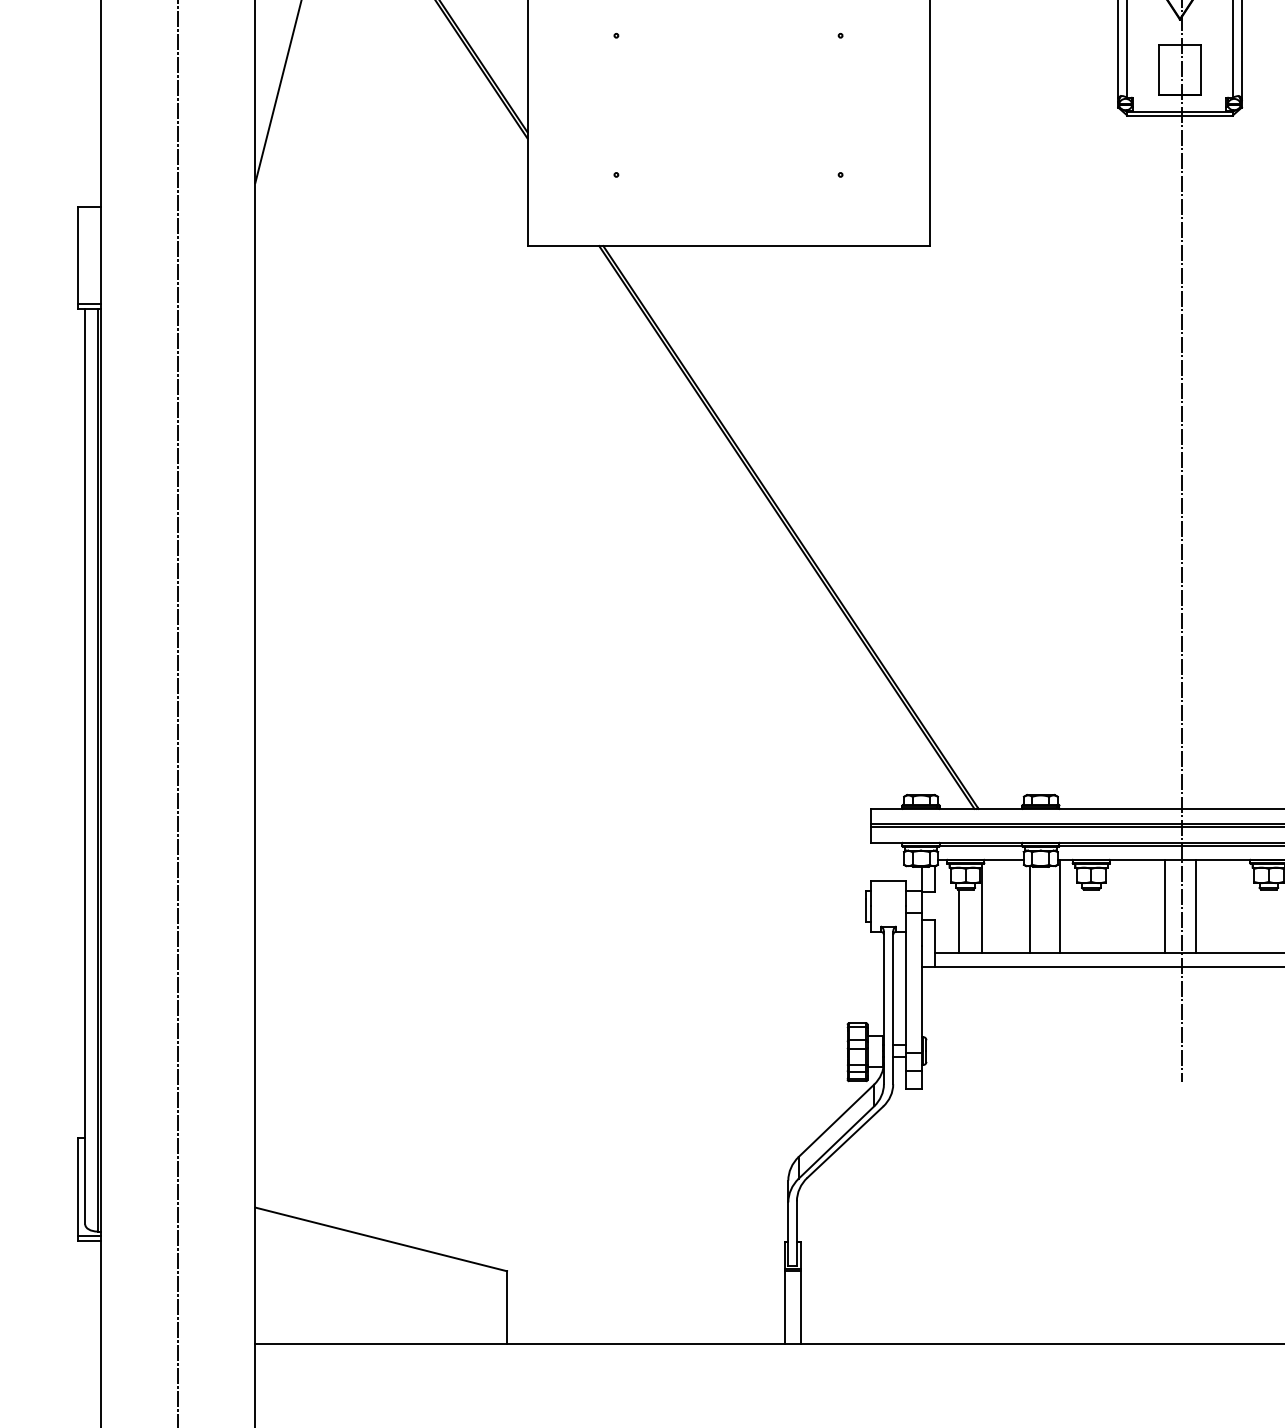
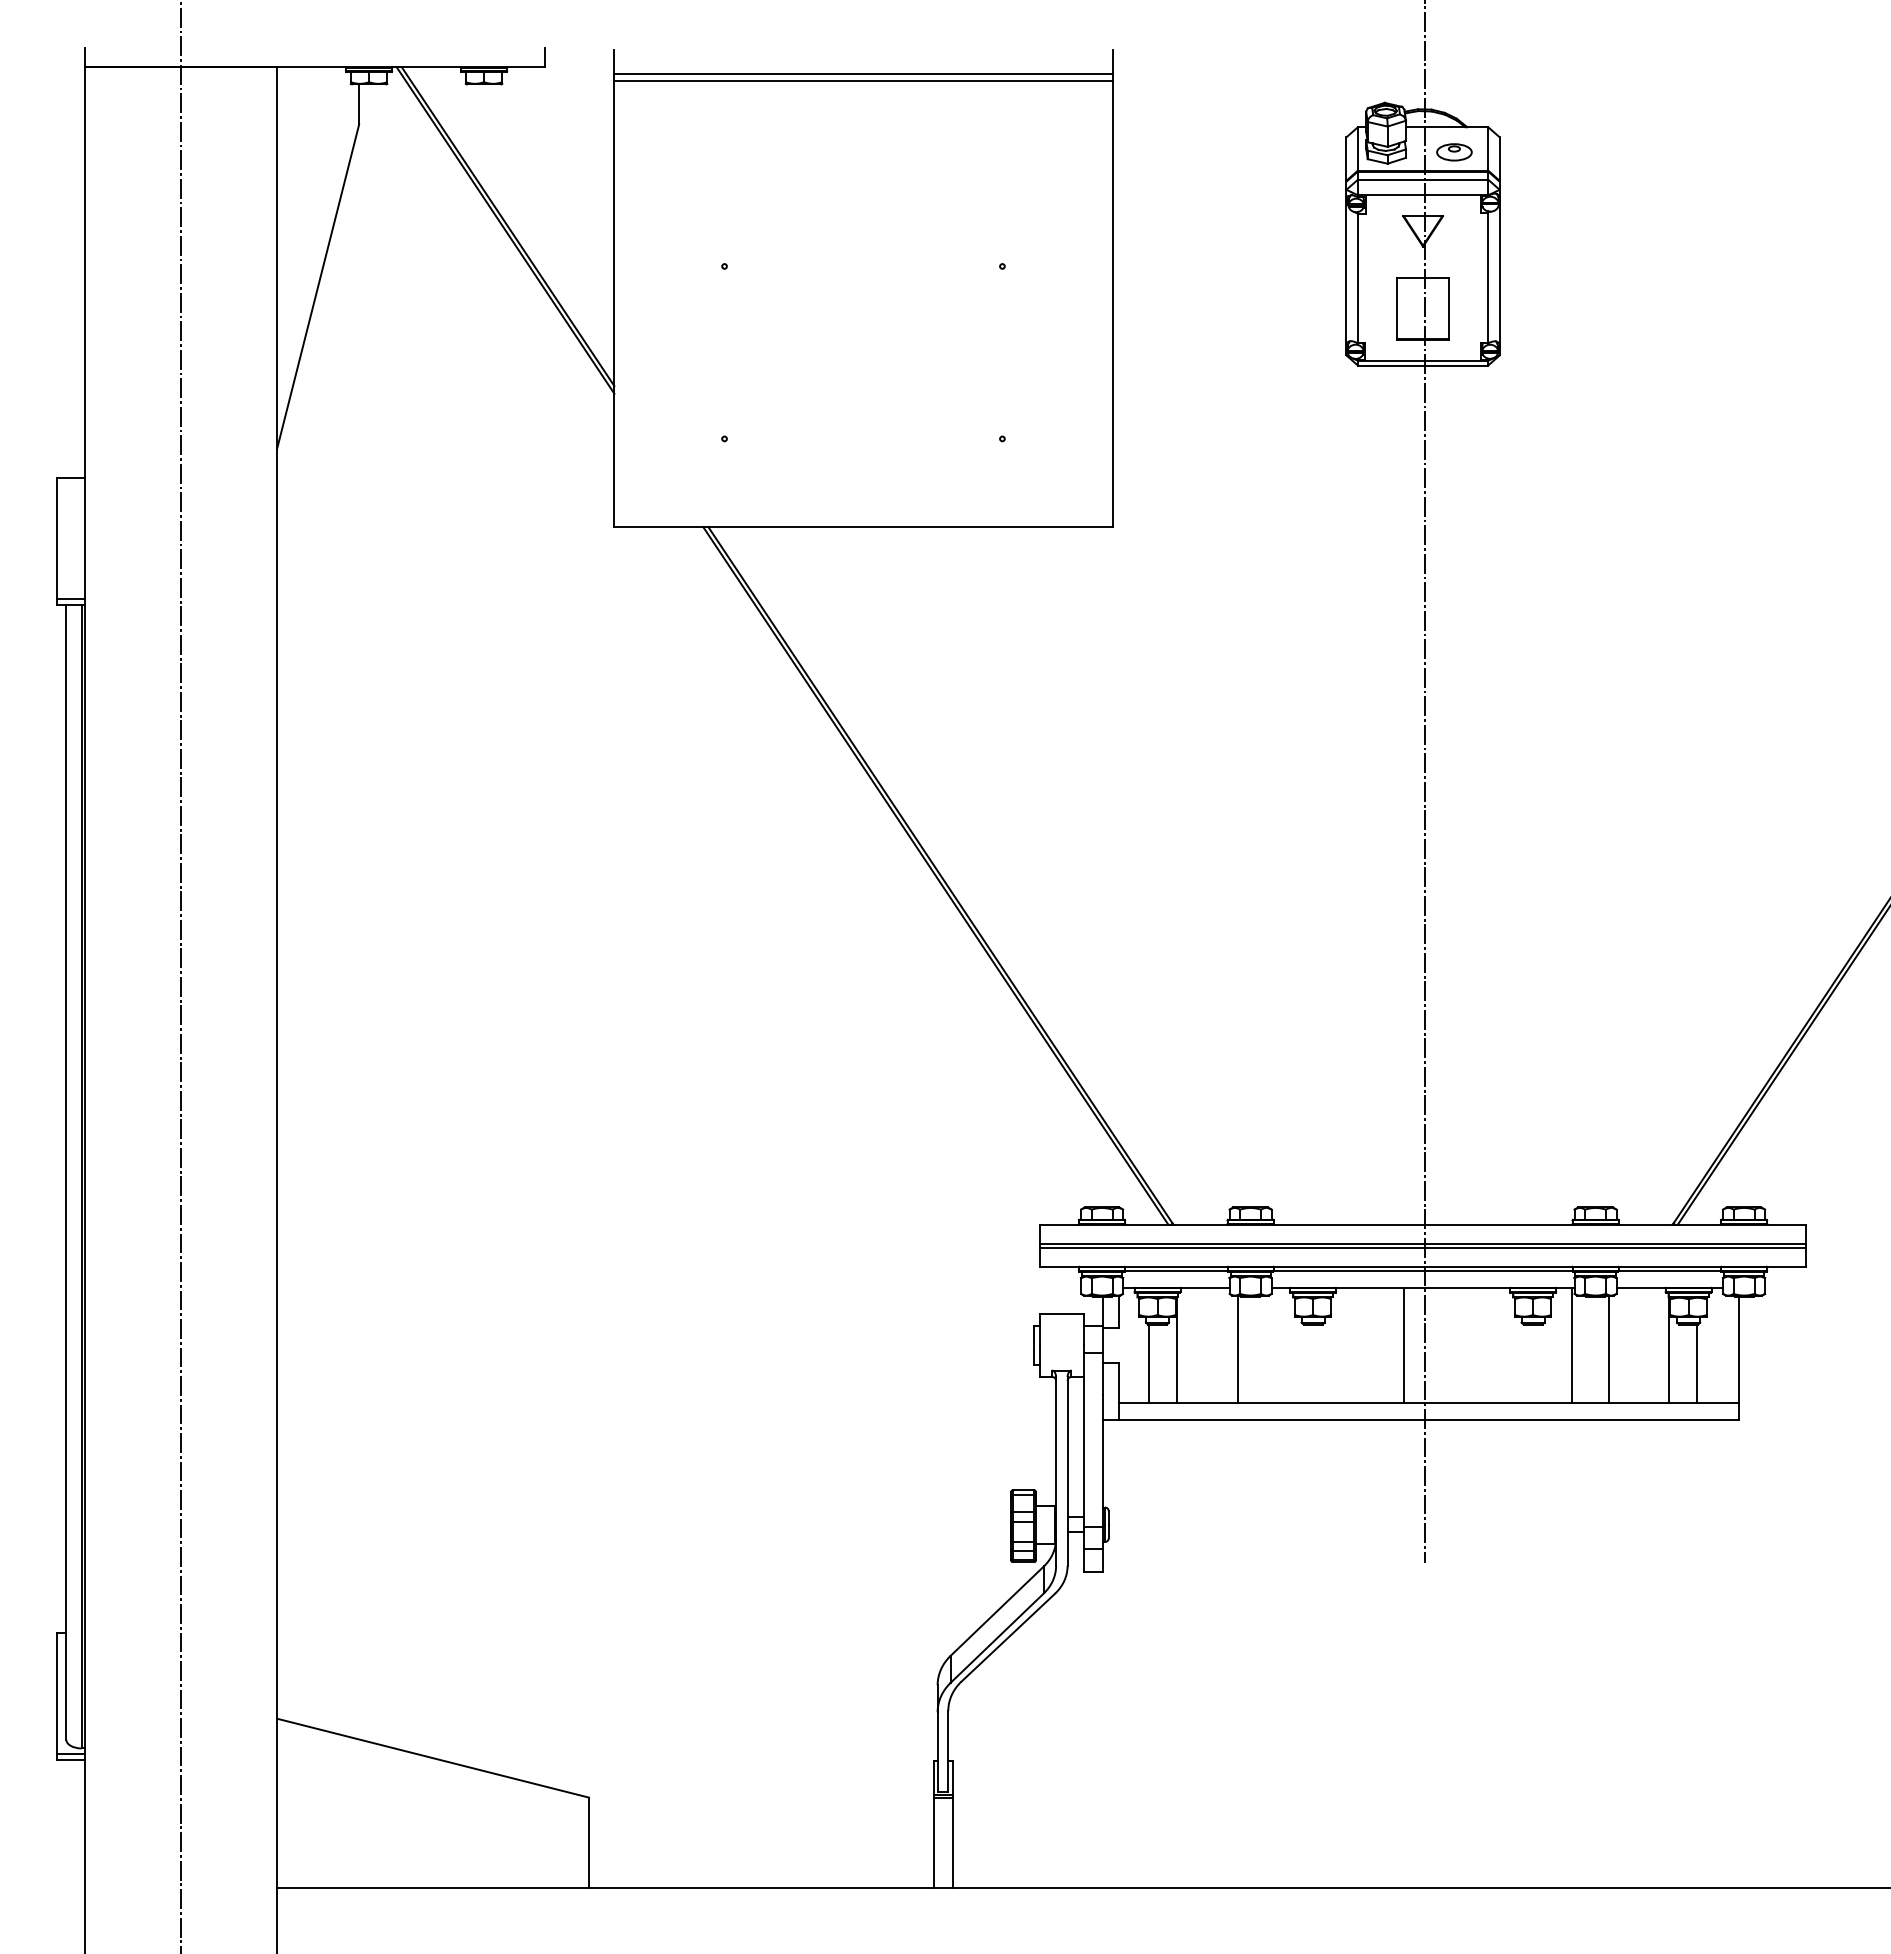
line: (1060, 905) -> (1274, 1344), removed
line: (1195, 905) -> (1442, 1344), removed

